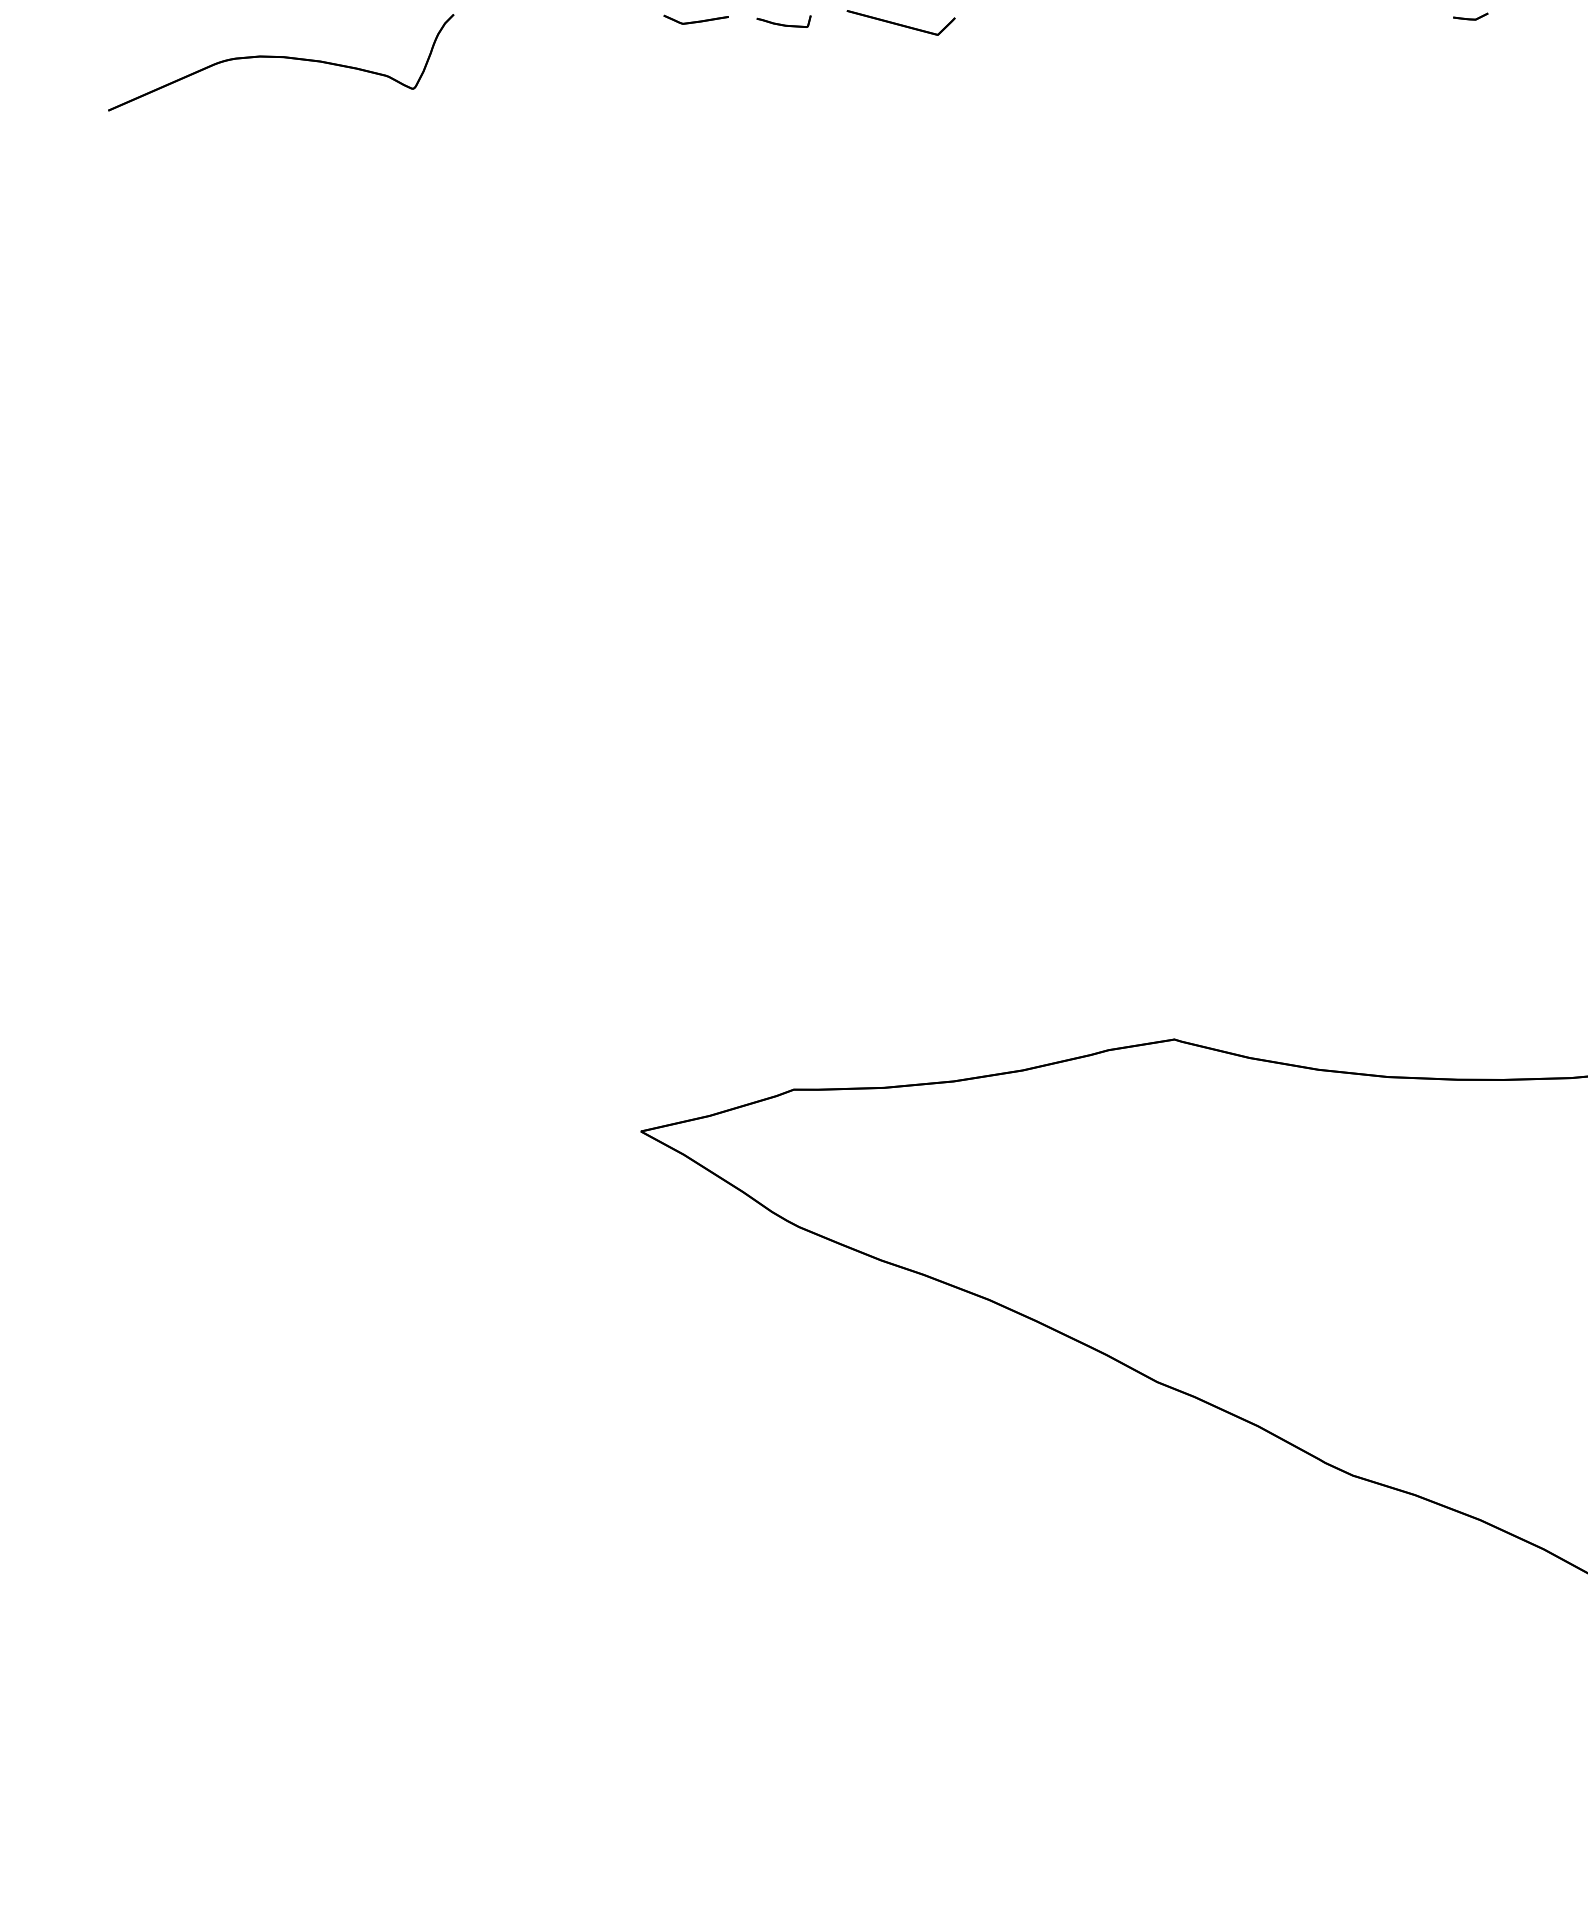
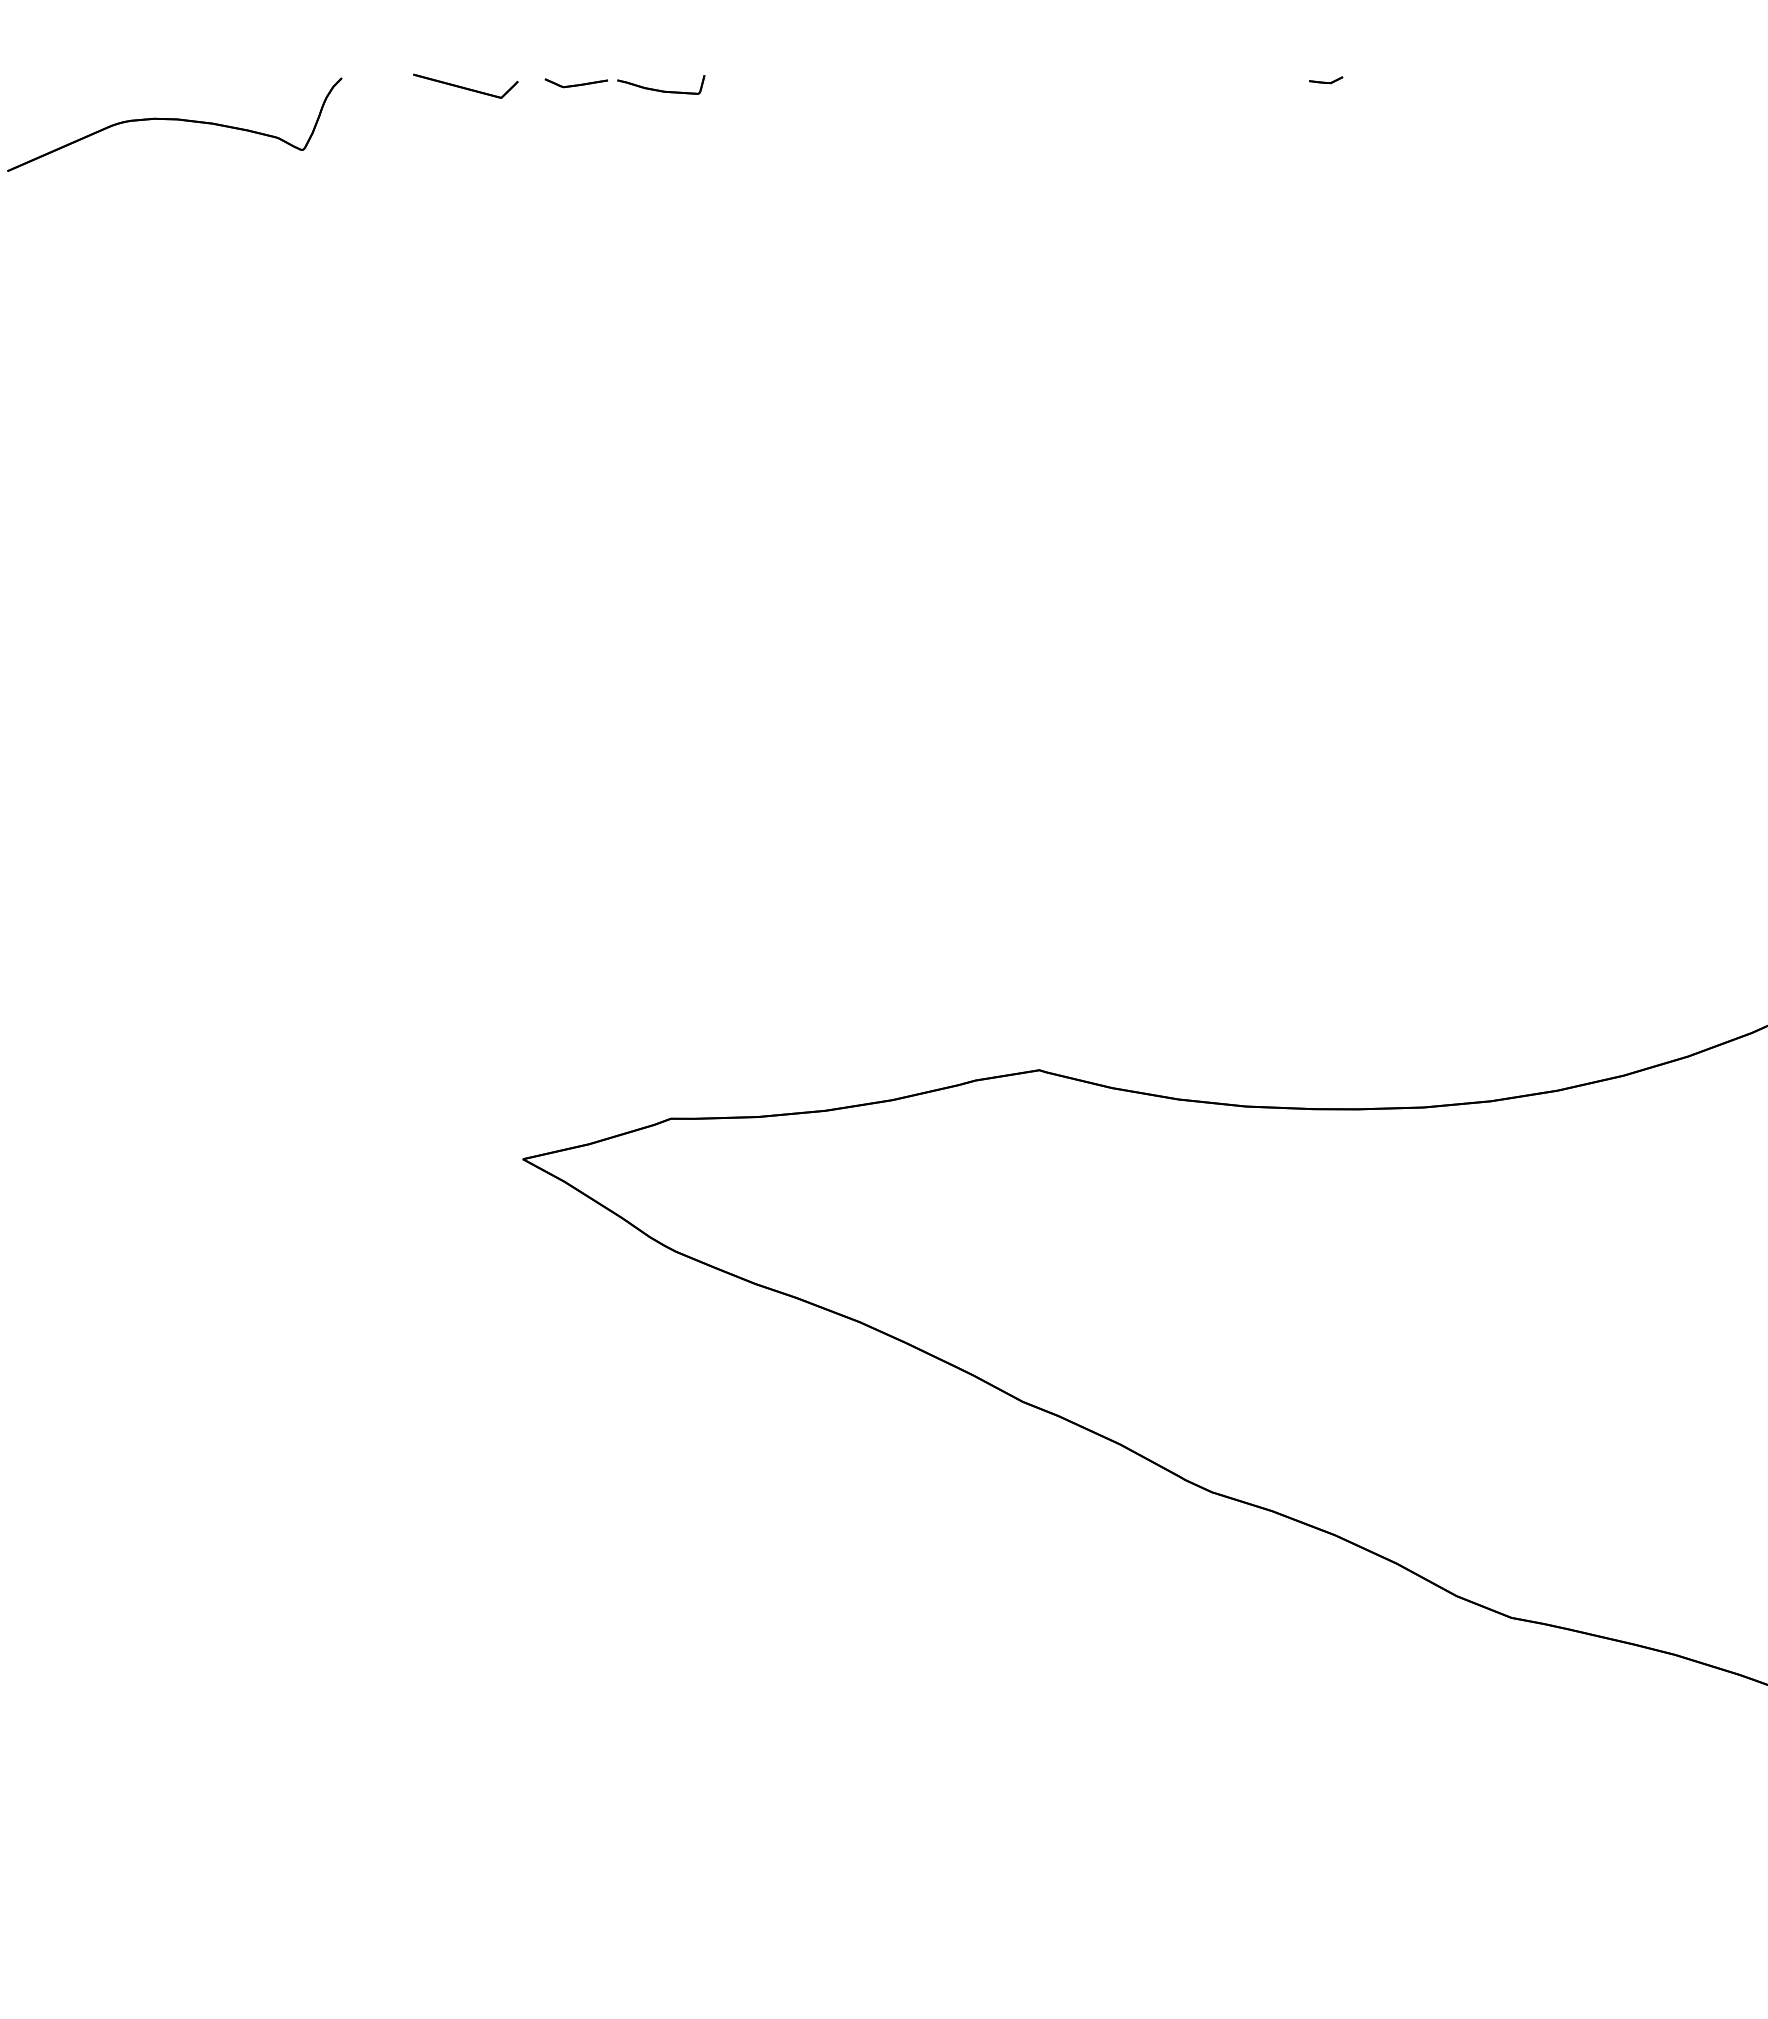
part: (784, 21) -> (661, 84), size x1.67
part: (900, 22) -> (465, 85), moved

